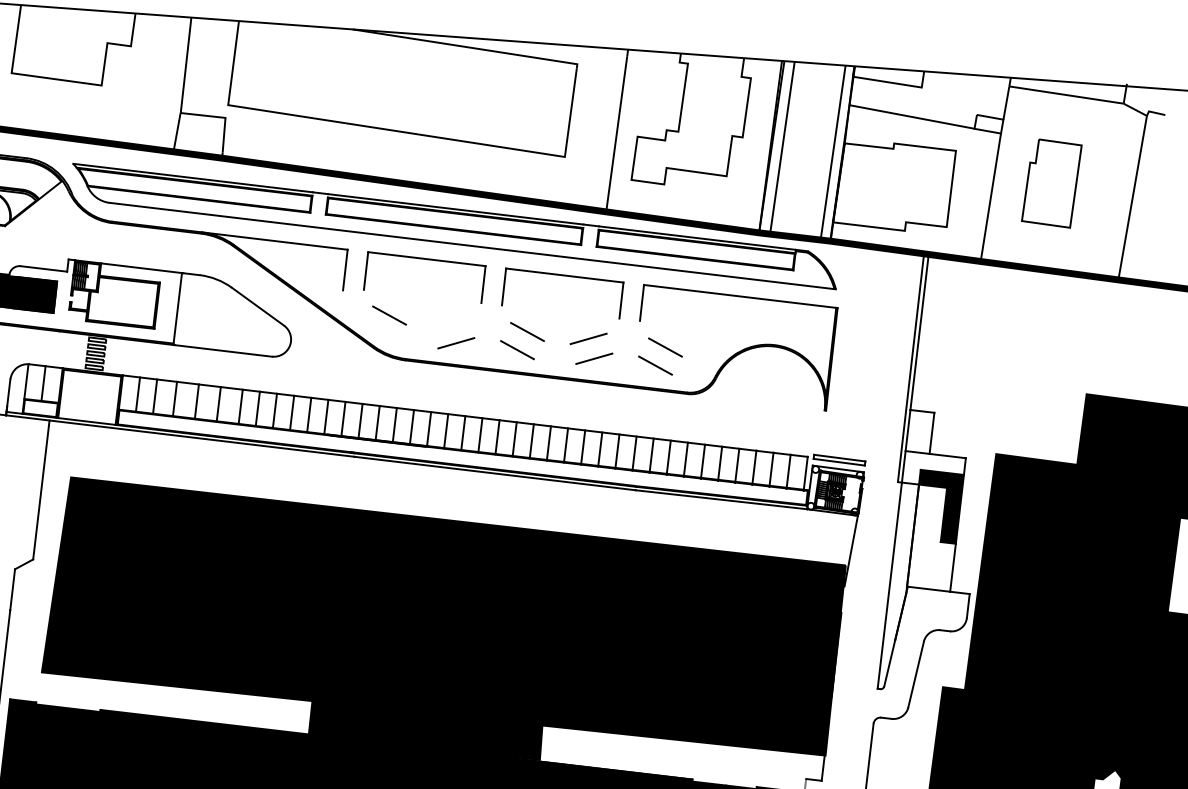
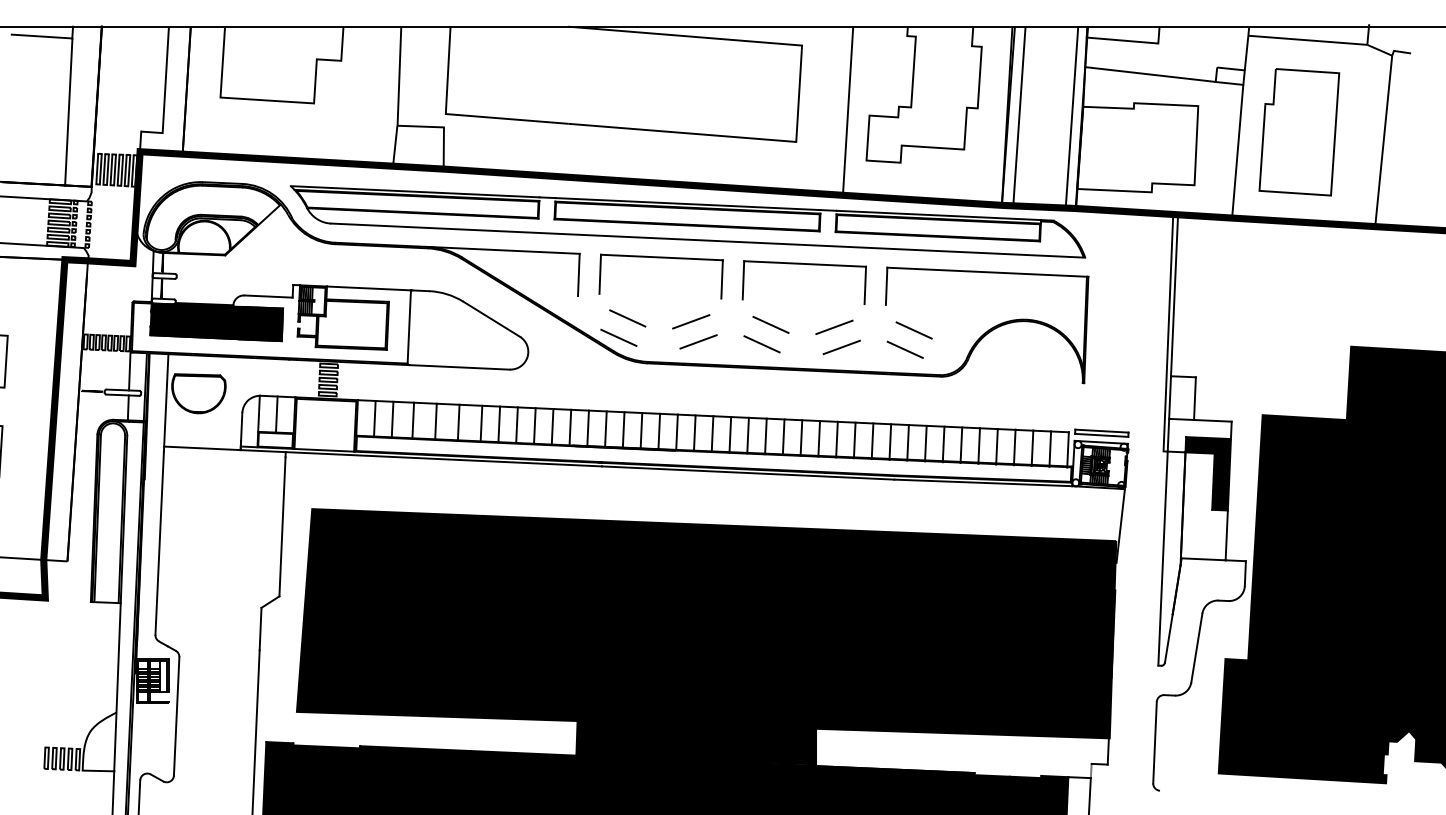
part: (1051, 183) -> (1299, 132), size x1.43
line: (450, 323) -> (691, 321), added
line: (379, 333) -> (618, 337), added

